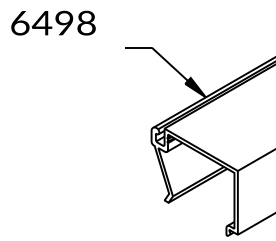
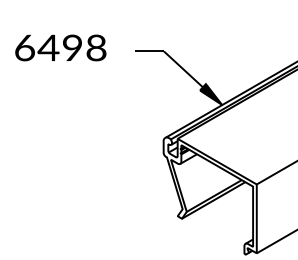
text: (53, 22) -> (60, 47), moved

